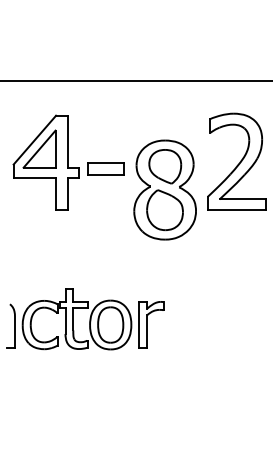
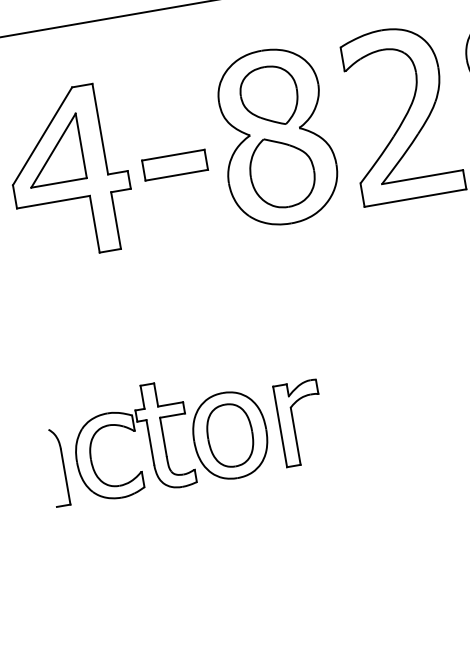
part: (164, 189) -> (275, 136), moved

